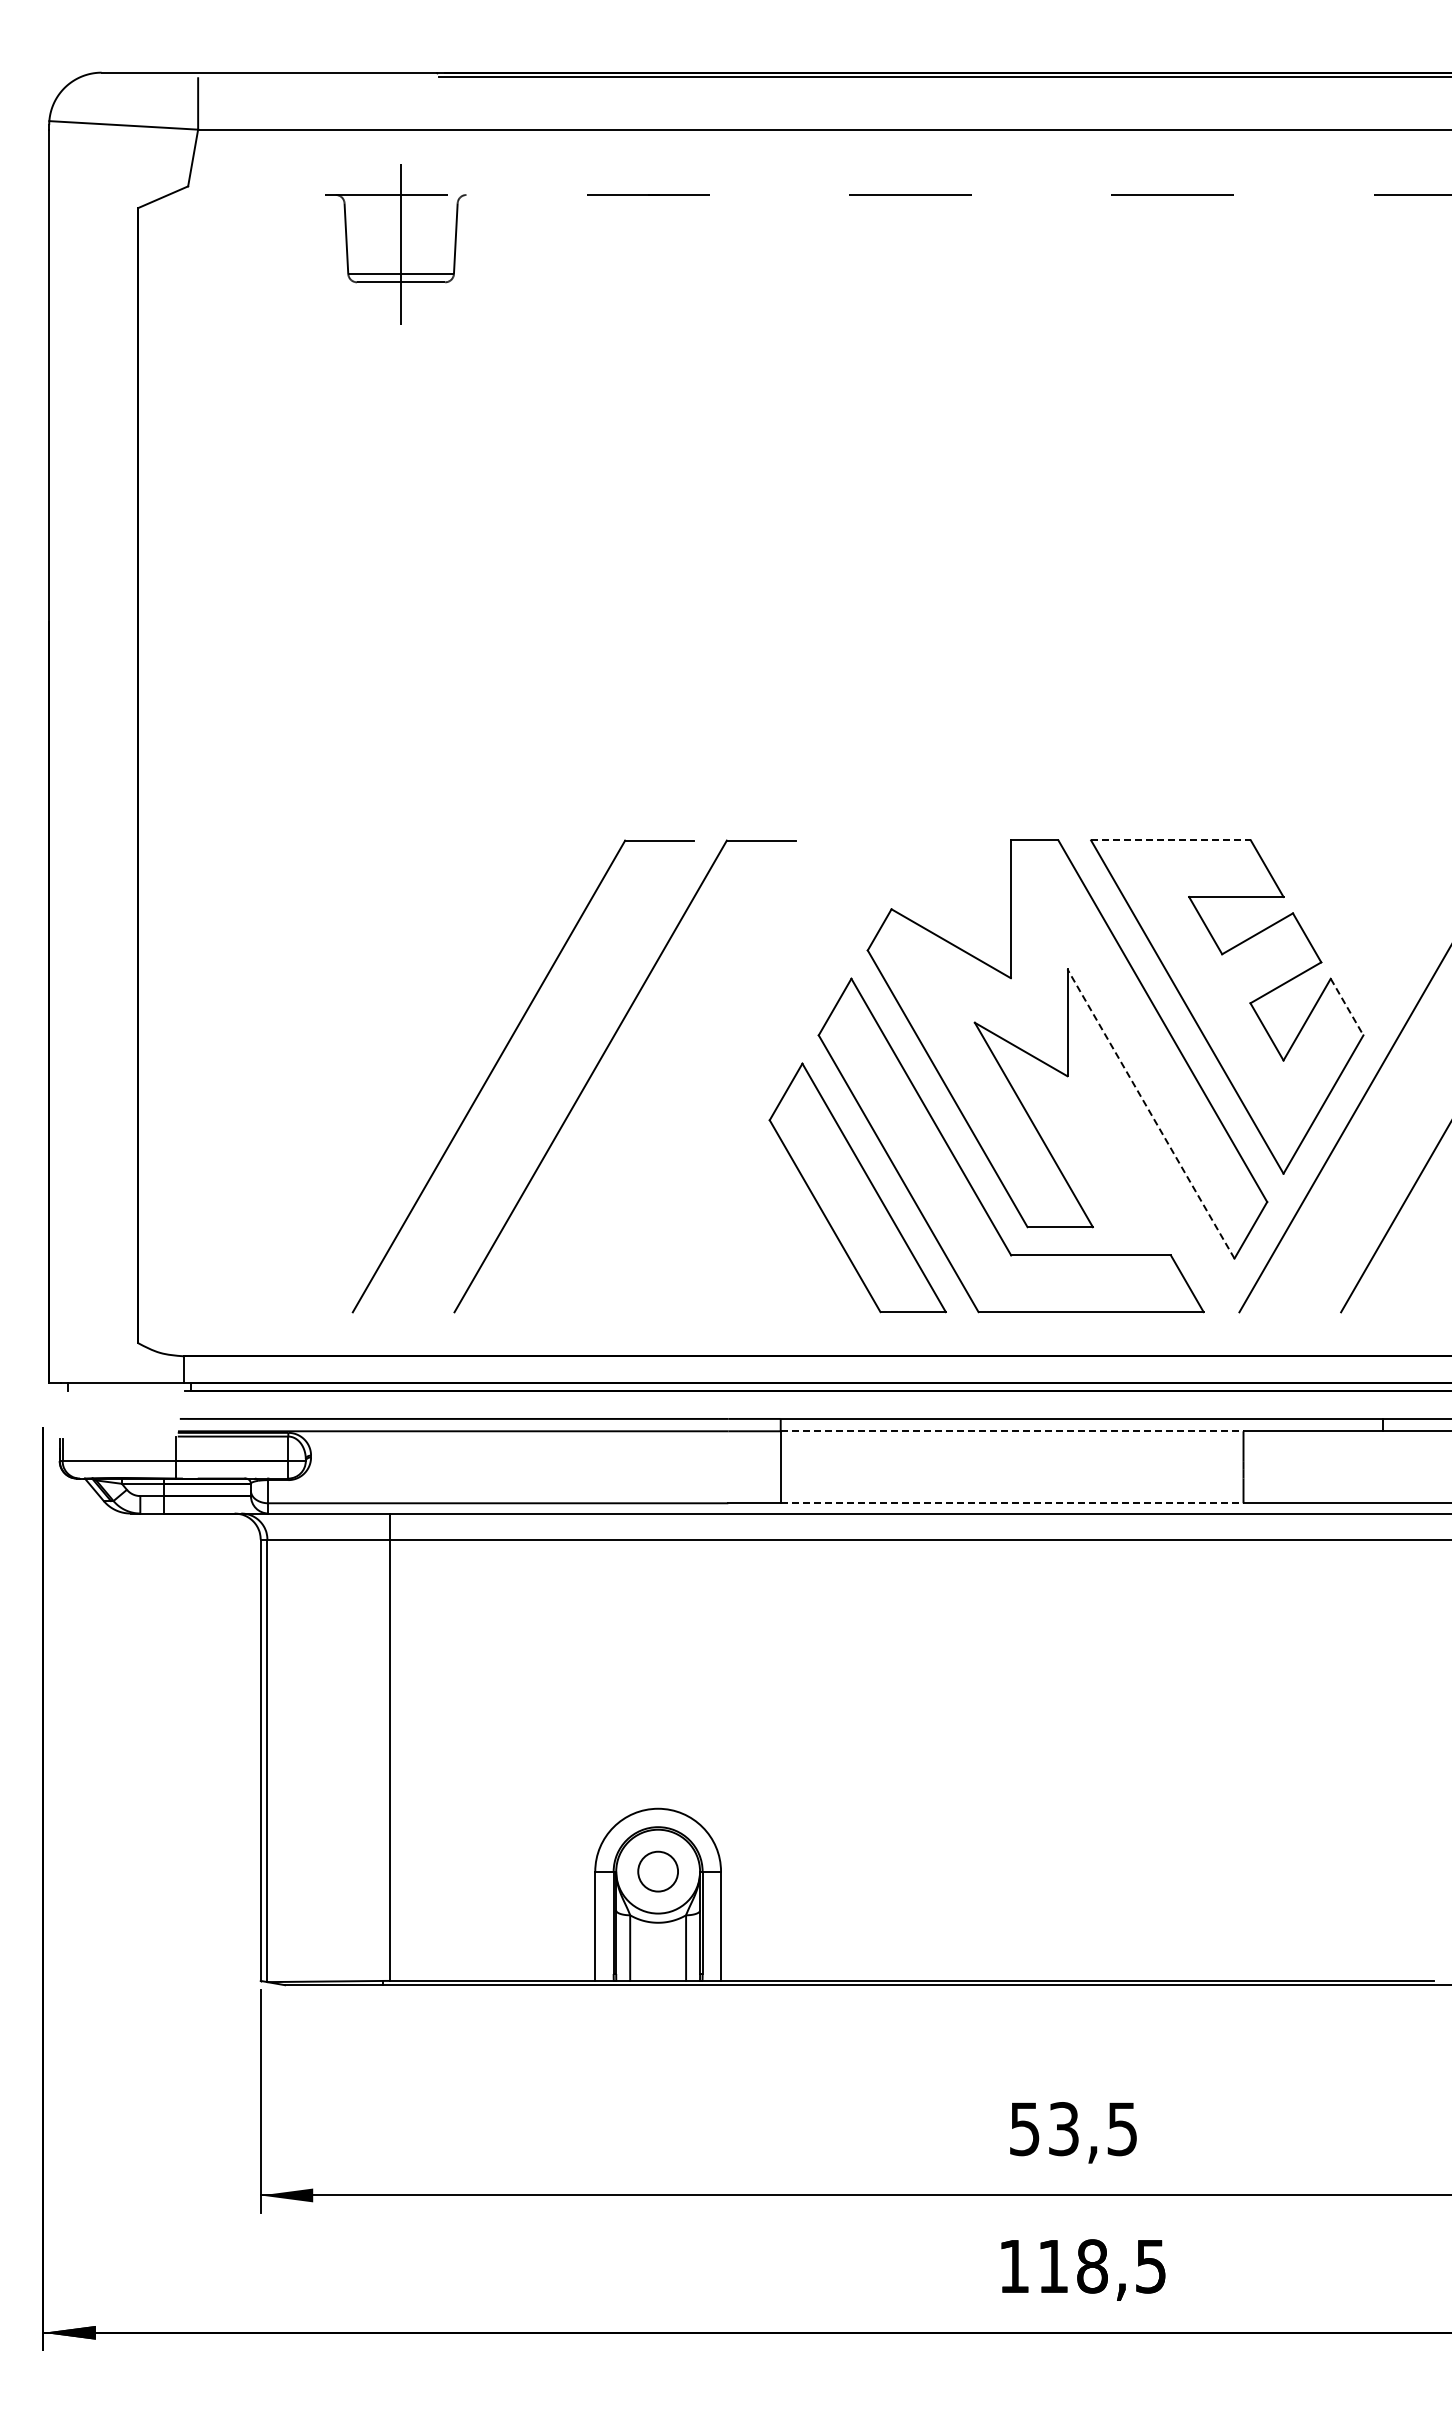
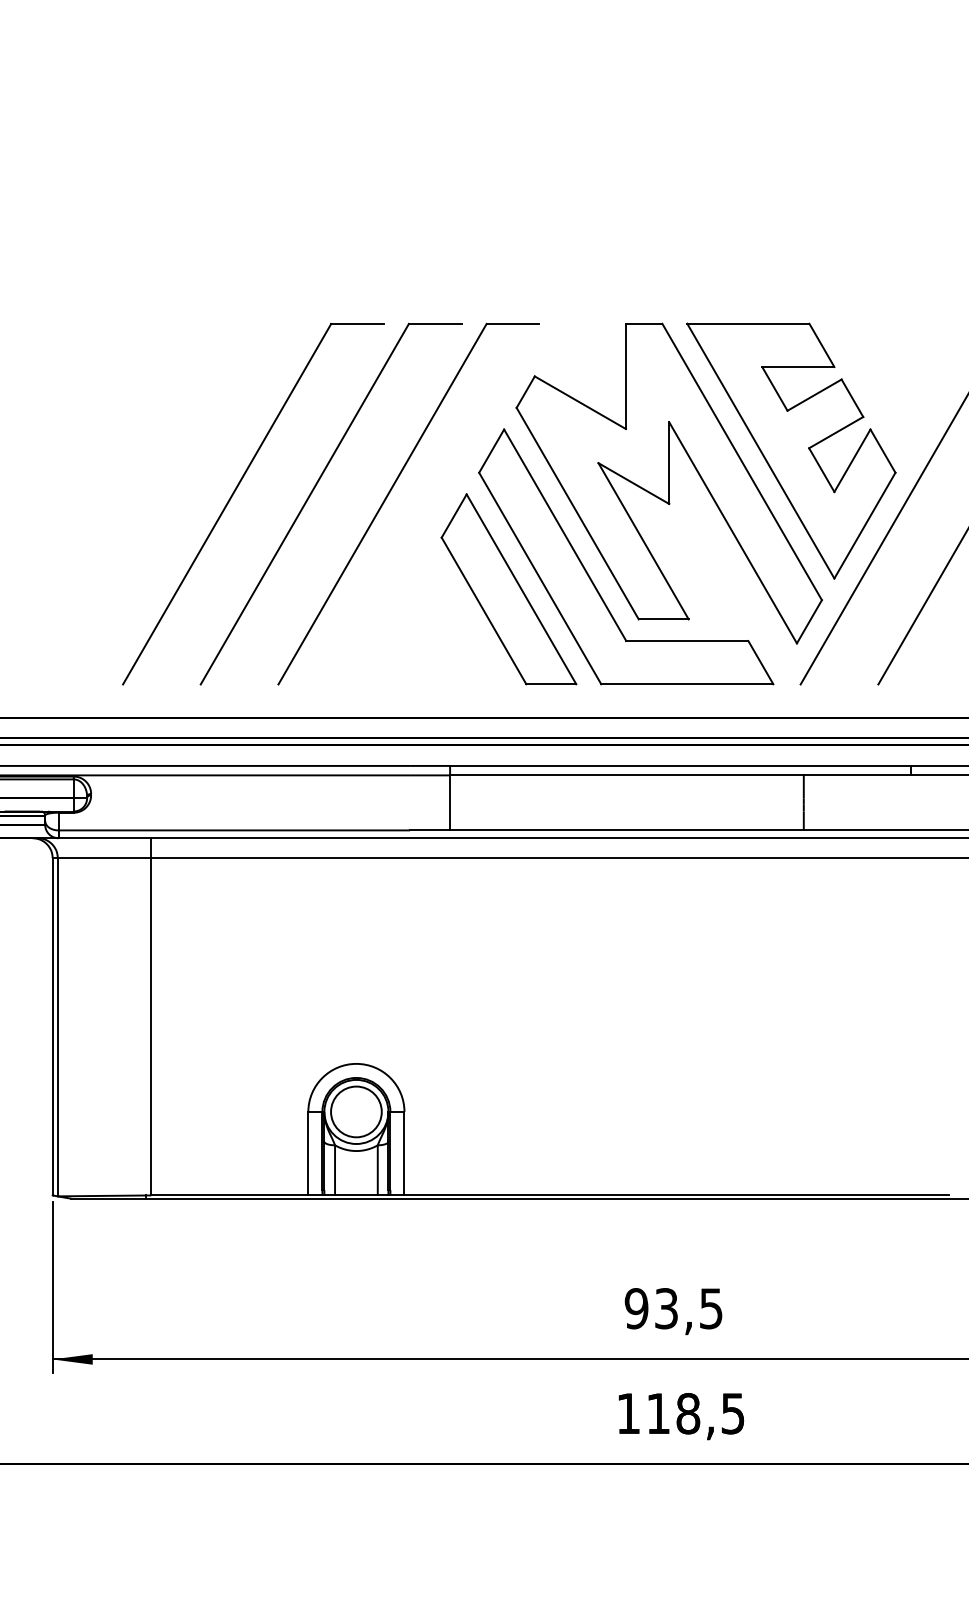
line: (1170, 840) -> (748, 323), dashed -> solid
line: (1347, 1007) -> (883, 451), dashed -> solid
part: (702, 1061) -> (390, 492), added
line: (1150, 1113) -> (732, 532), dashed -> solid
line: (1012, 1431) -> (627, 775), dashed -> solid
line: (1012, 1503) -> (627, 830), dashed -> solid
circle: (657, 1871) -> (355, 1111), size x1.67
text: (1024, 2129) -> (636, 1309), 53,5 -> 93,5

